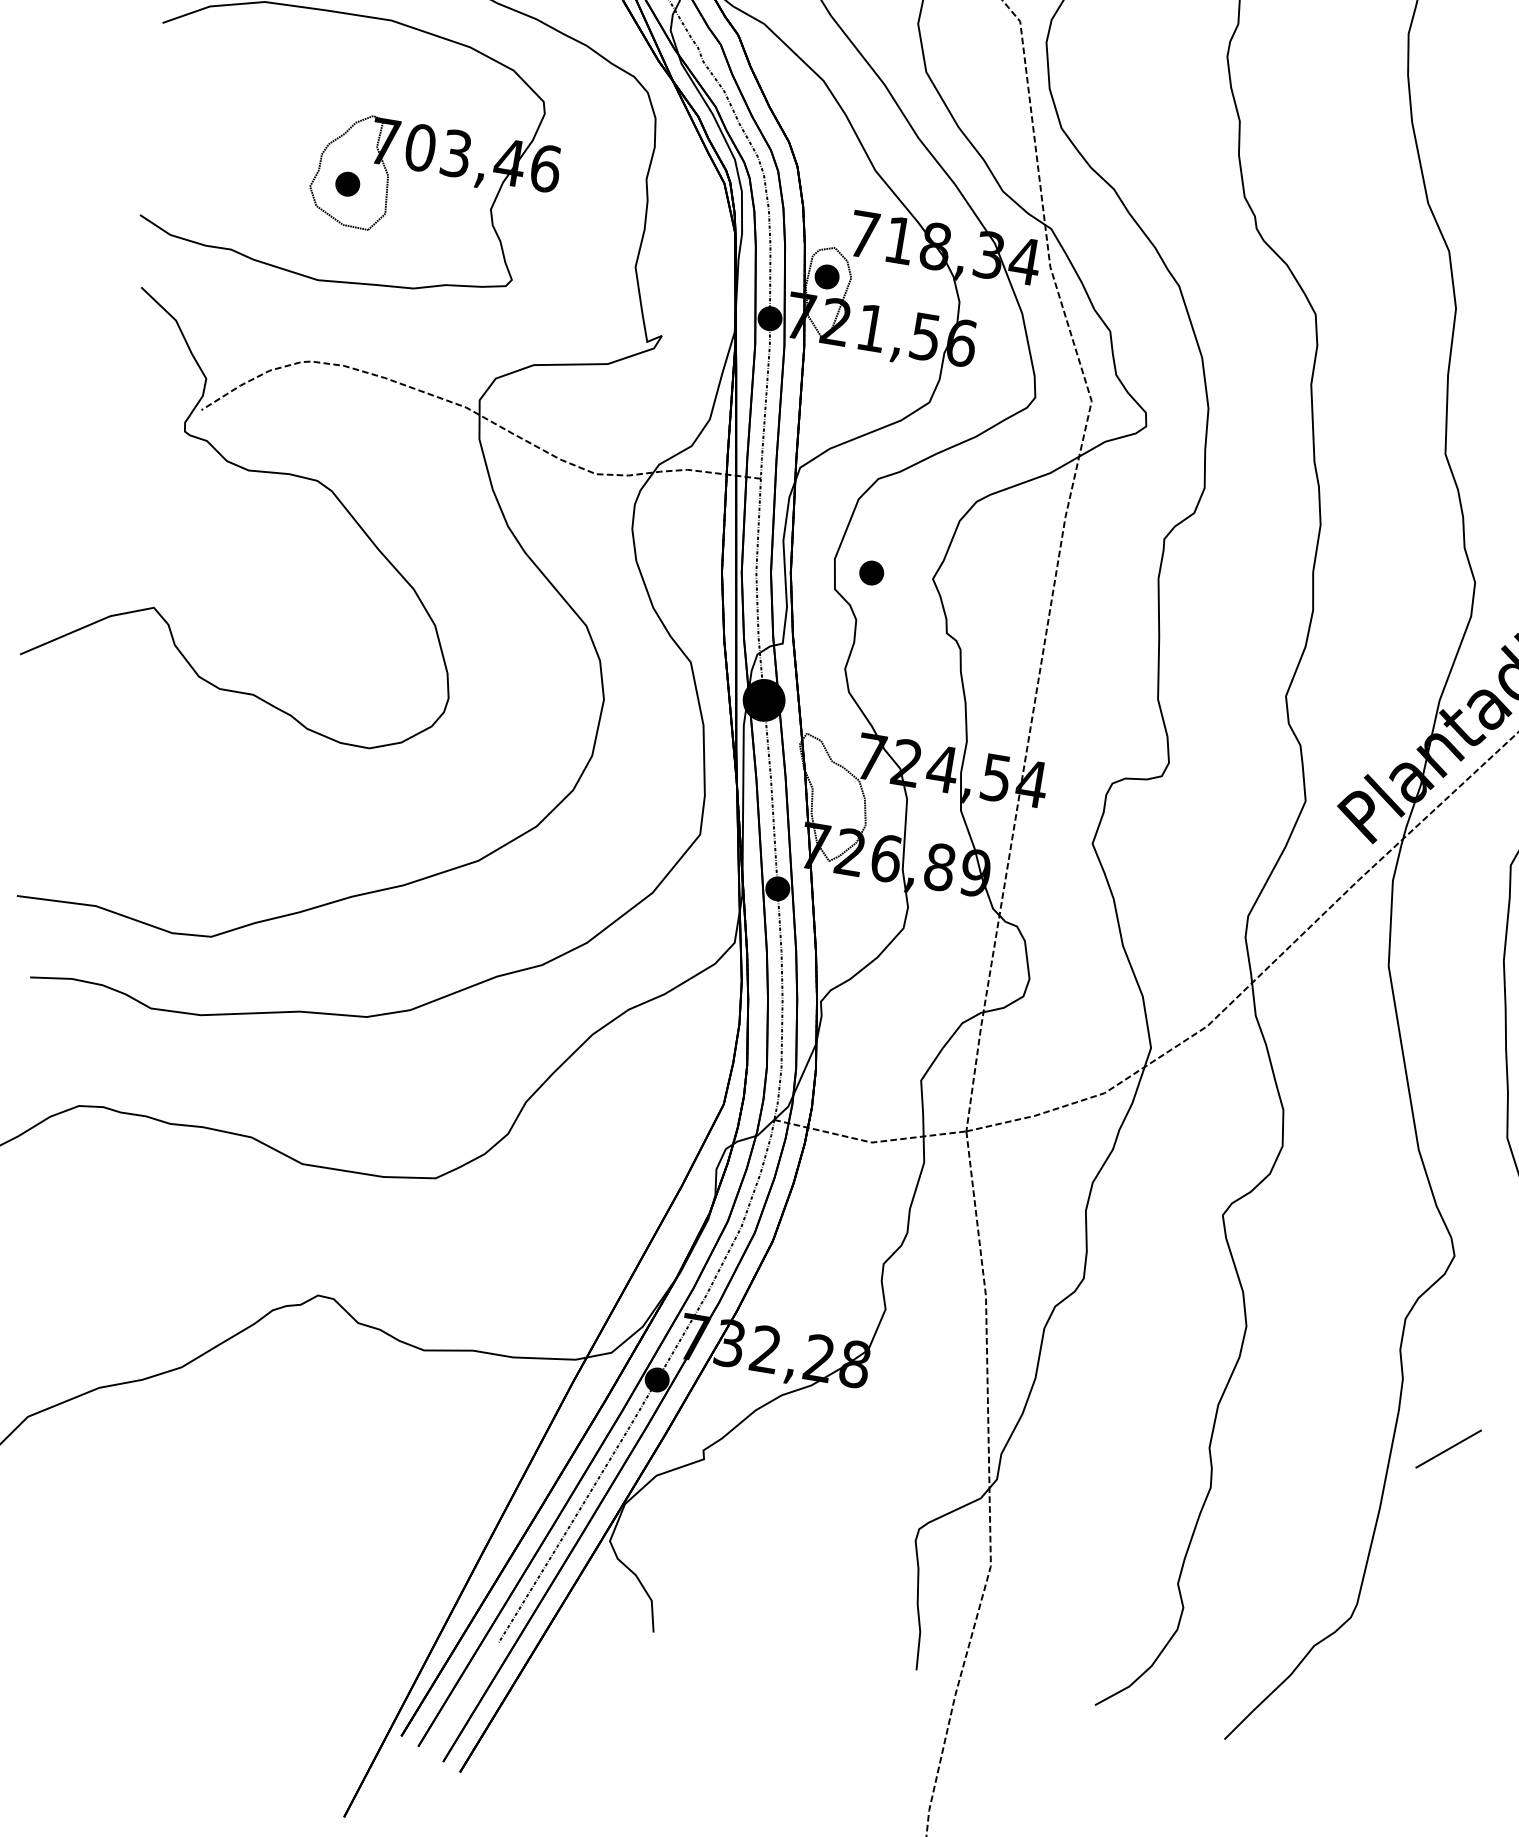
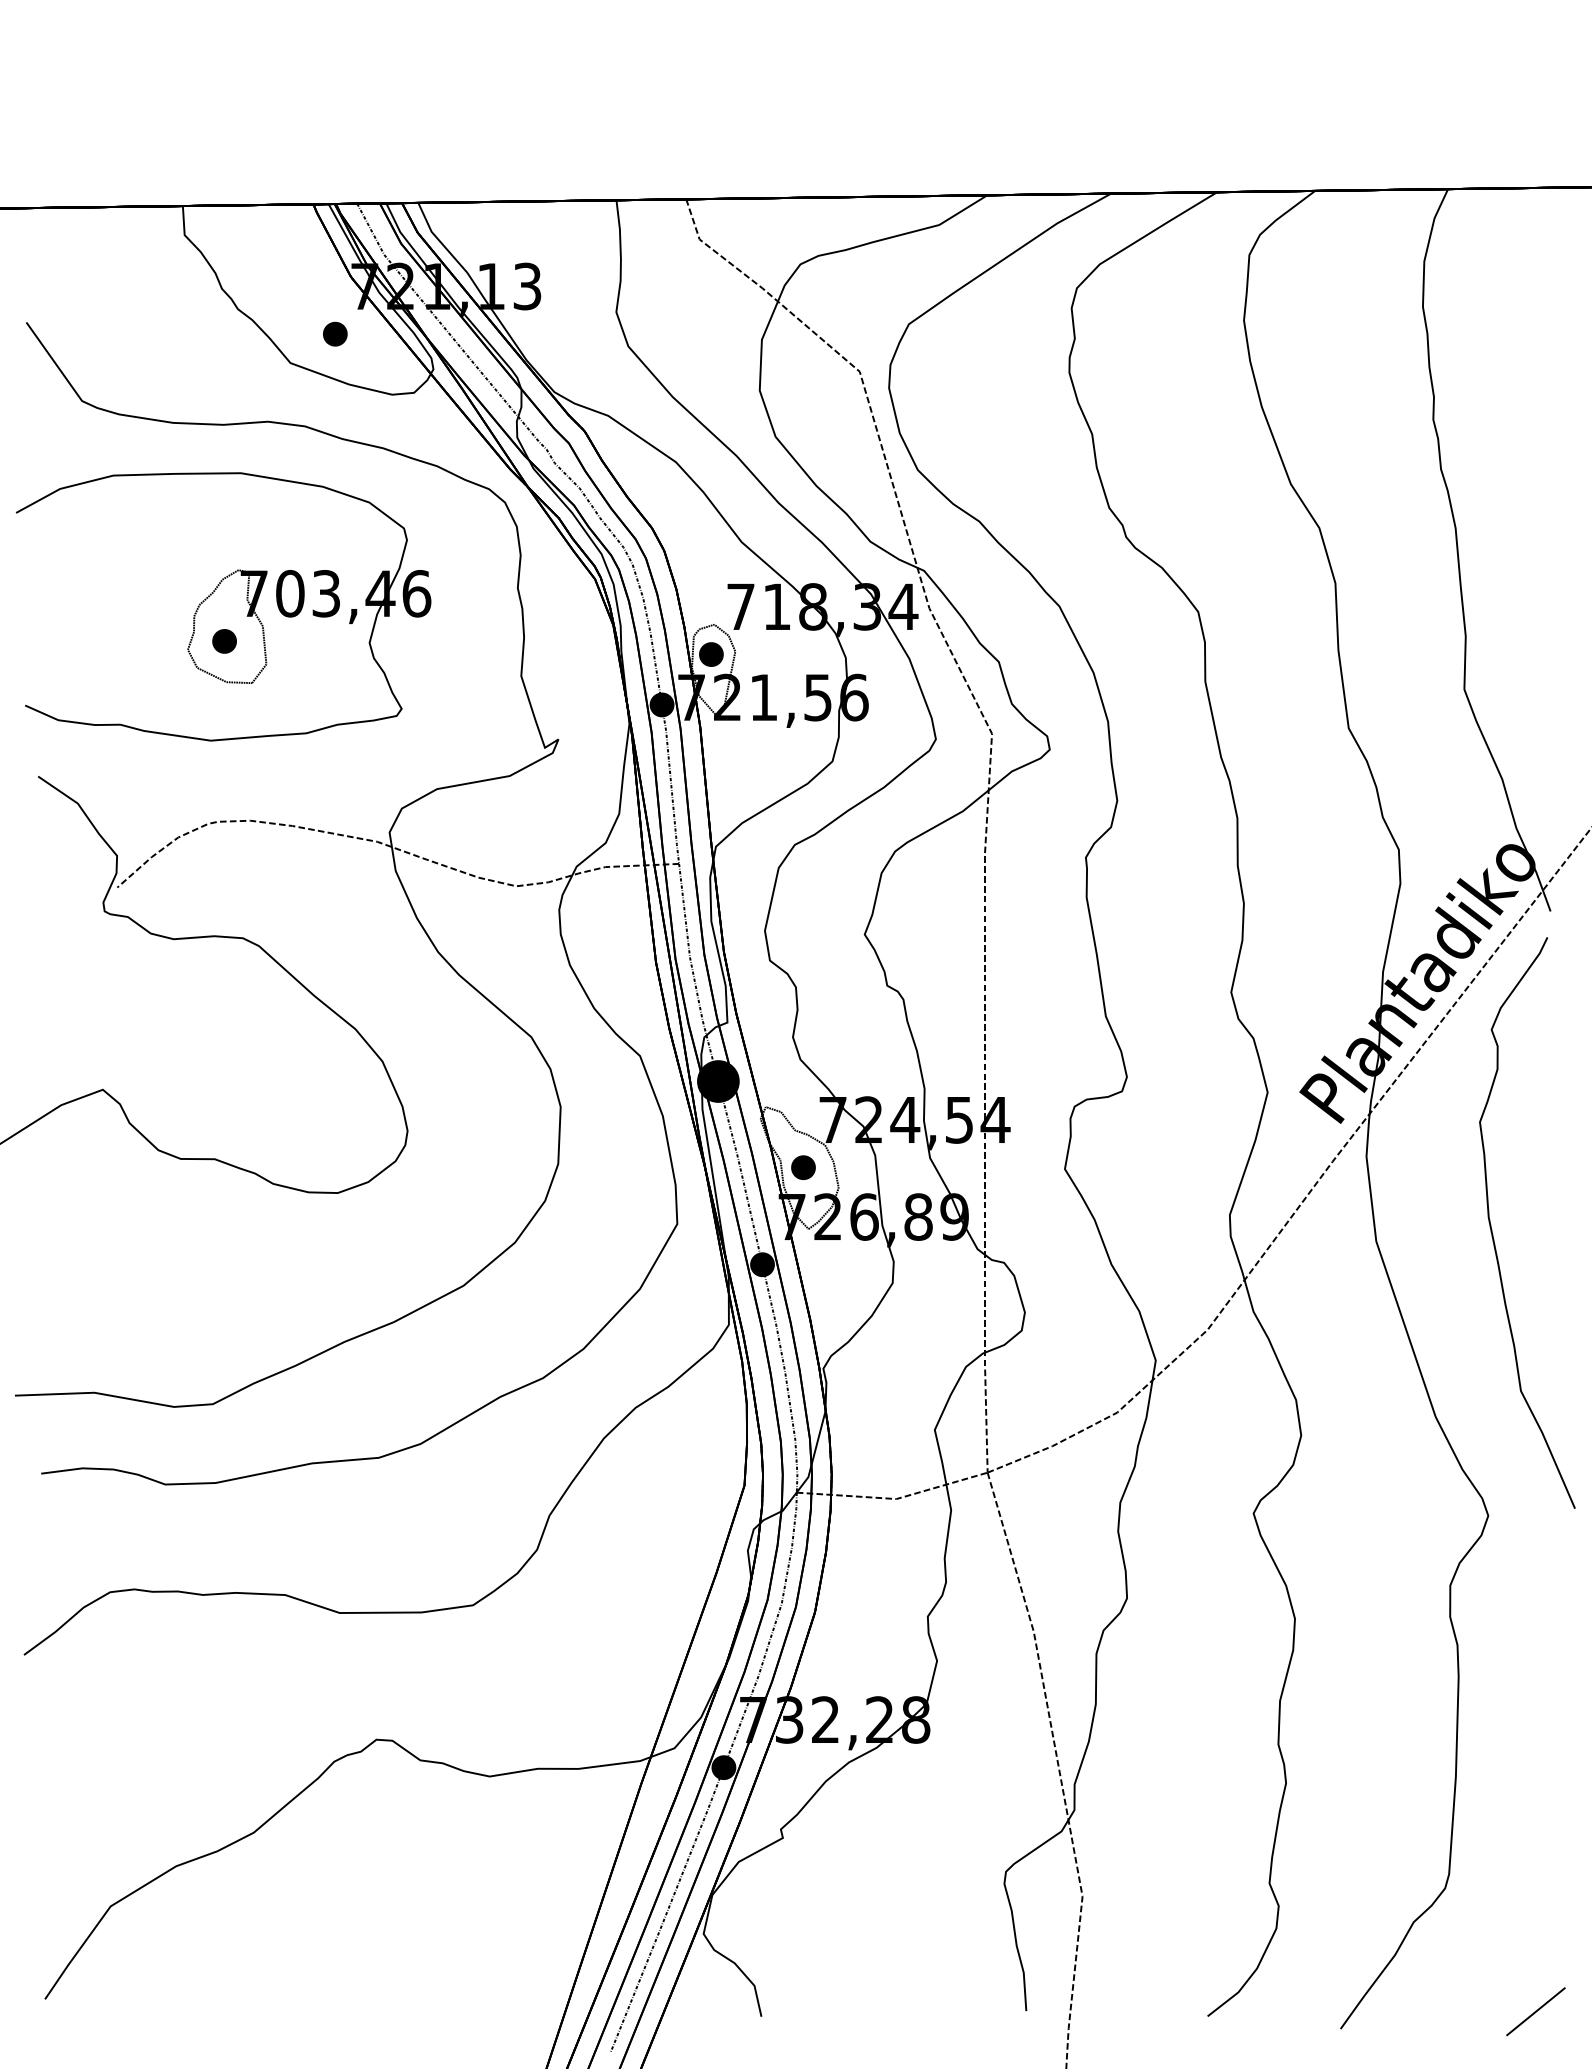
part: (871, 572) -> (803, 1167), moved
line: (1448, 1448) -> (1535, 2011), moved

